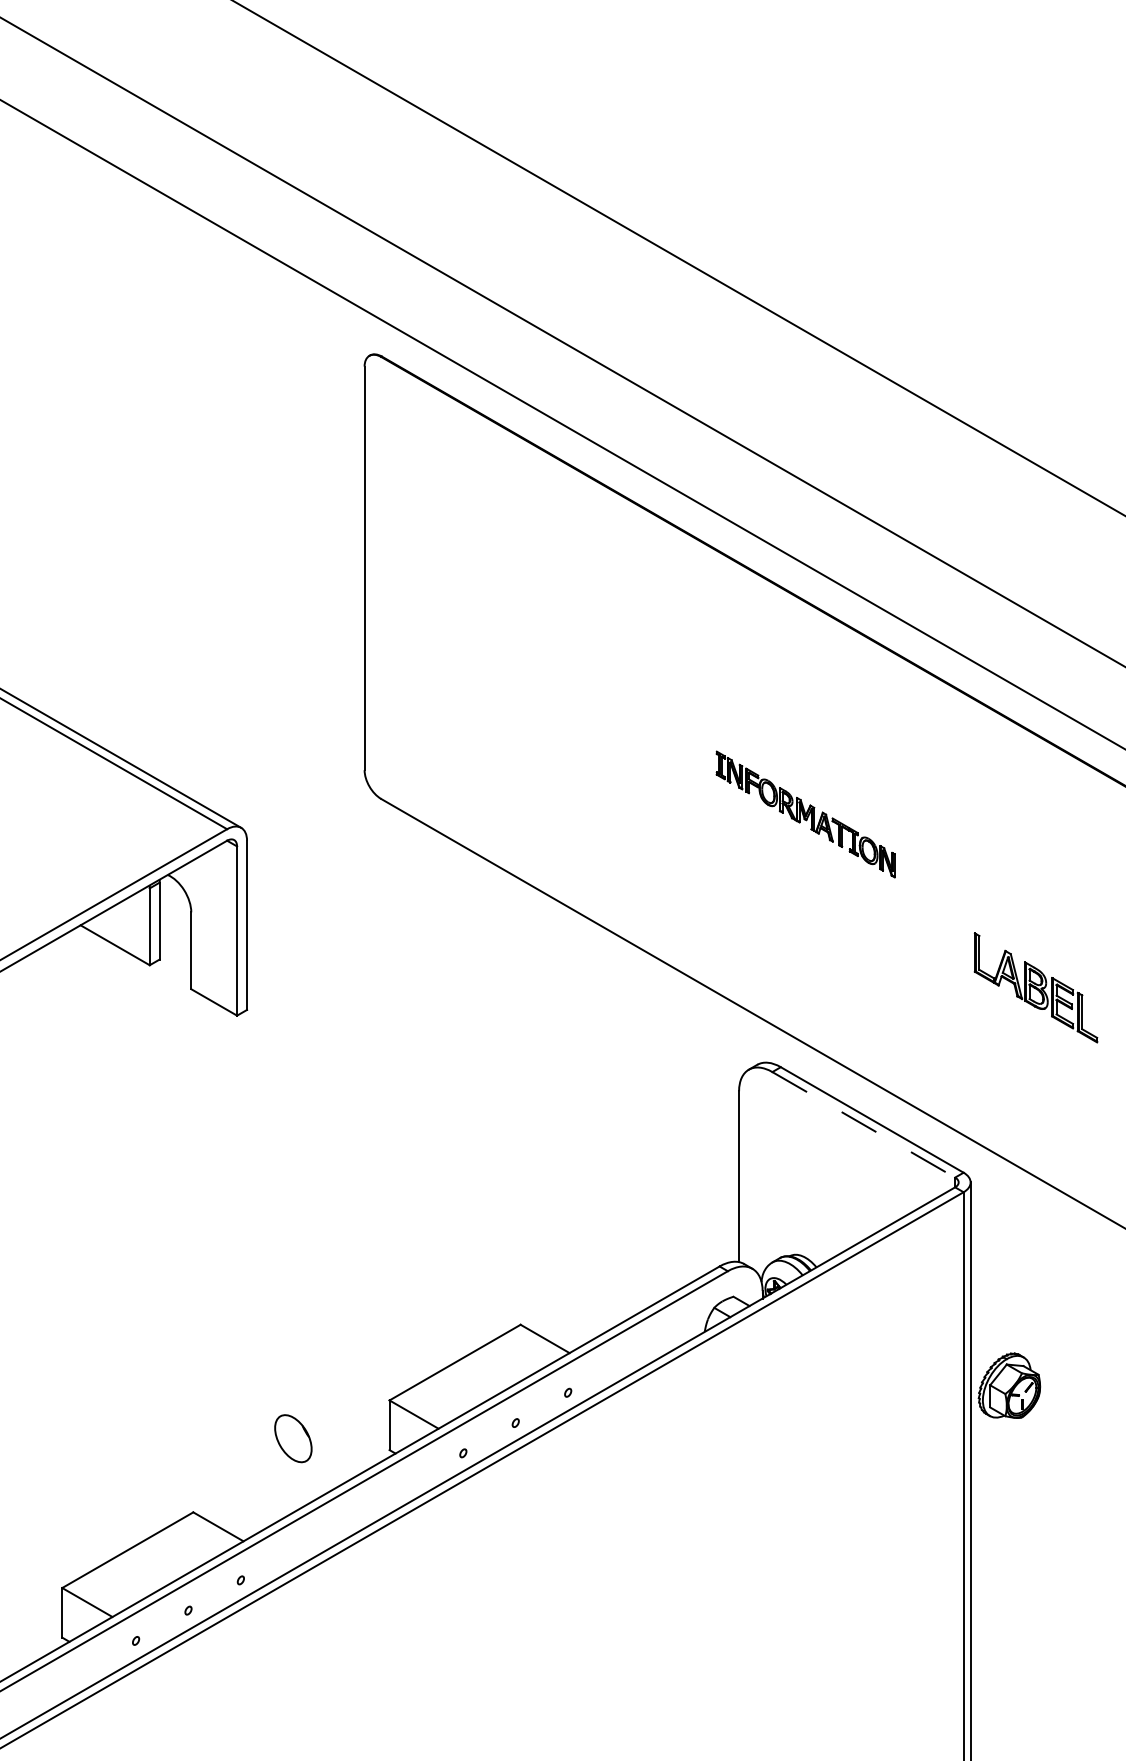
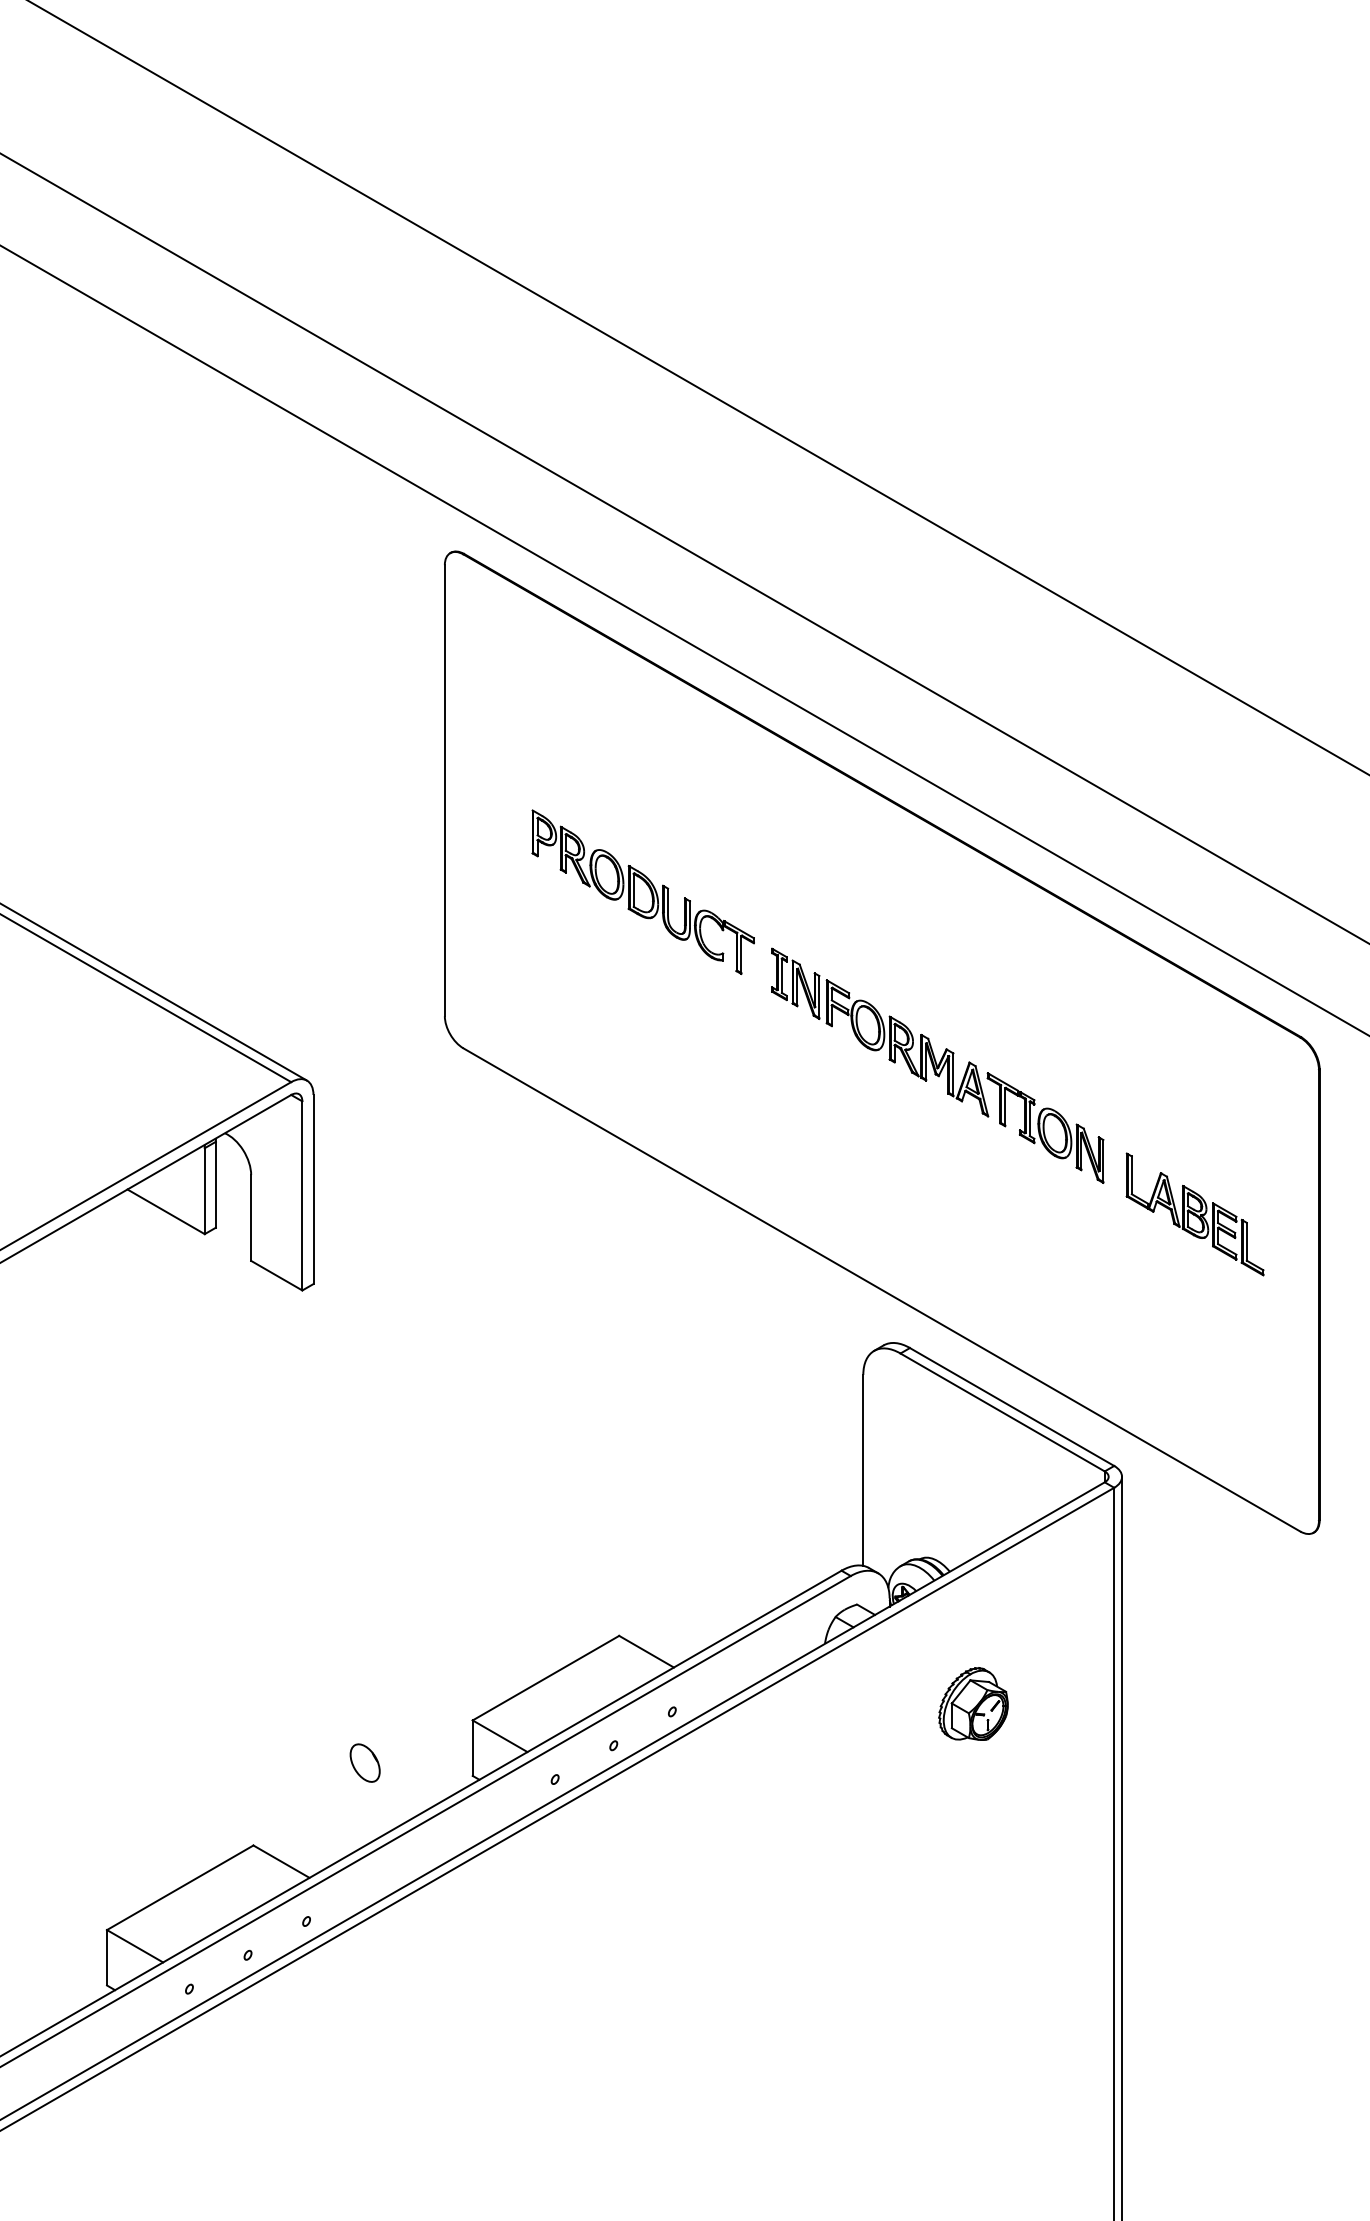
part: (541, 658) -> (642, 891), added
part: (805, 814) -> (937, 1065), size x1.67
part: (1035, 987) -> (1194, 1214), moved
line: (863, 1124) -> (1002, 1412), dashed -> solid
part: (1009, 1385) -> (973, 1703), moved
part: (292, 1438) -> (364, 1762), size x0.71

